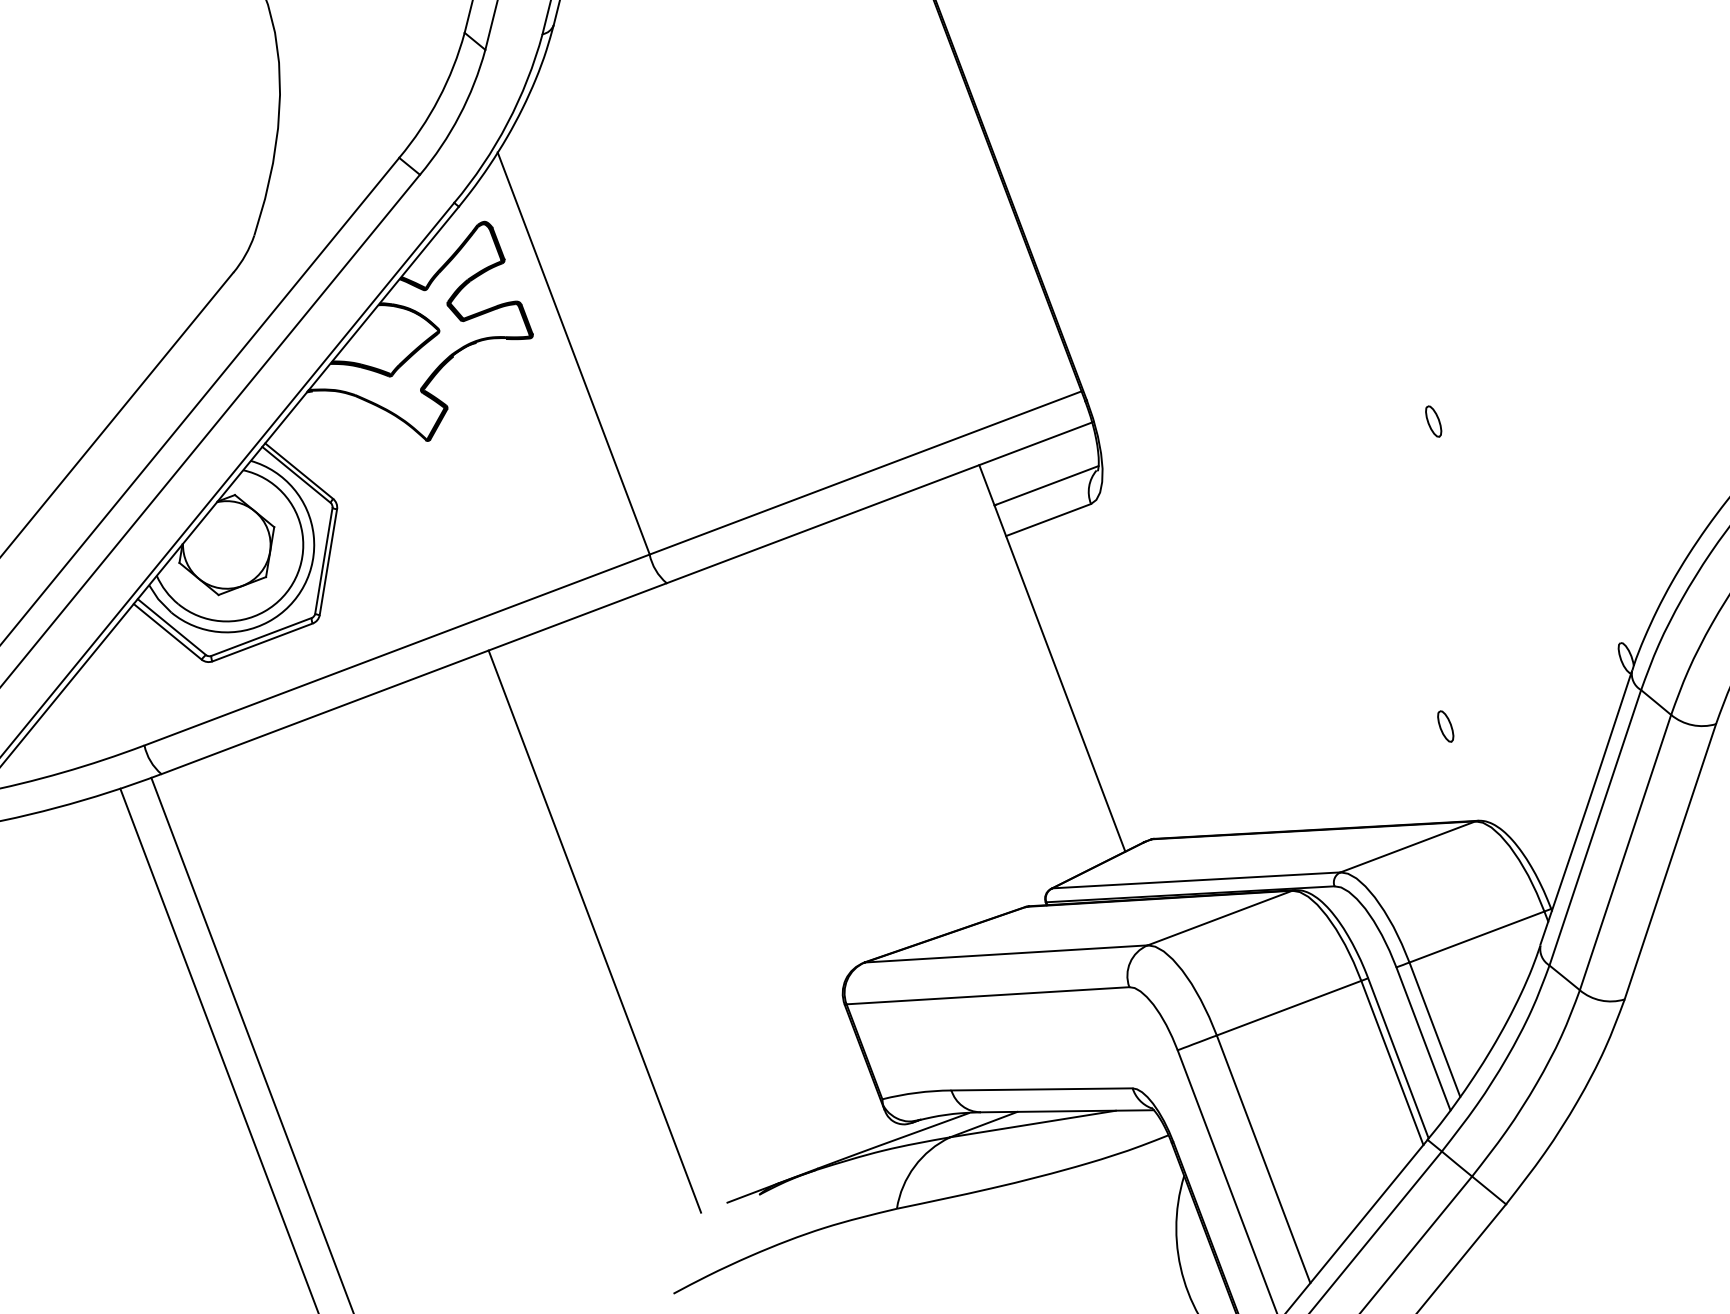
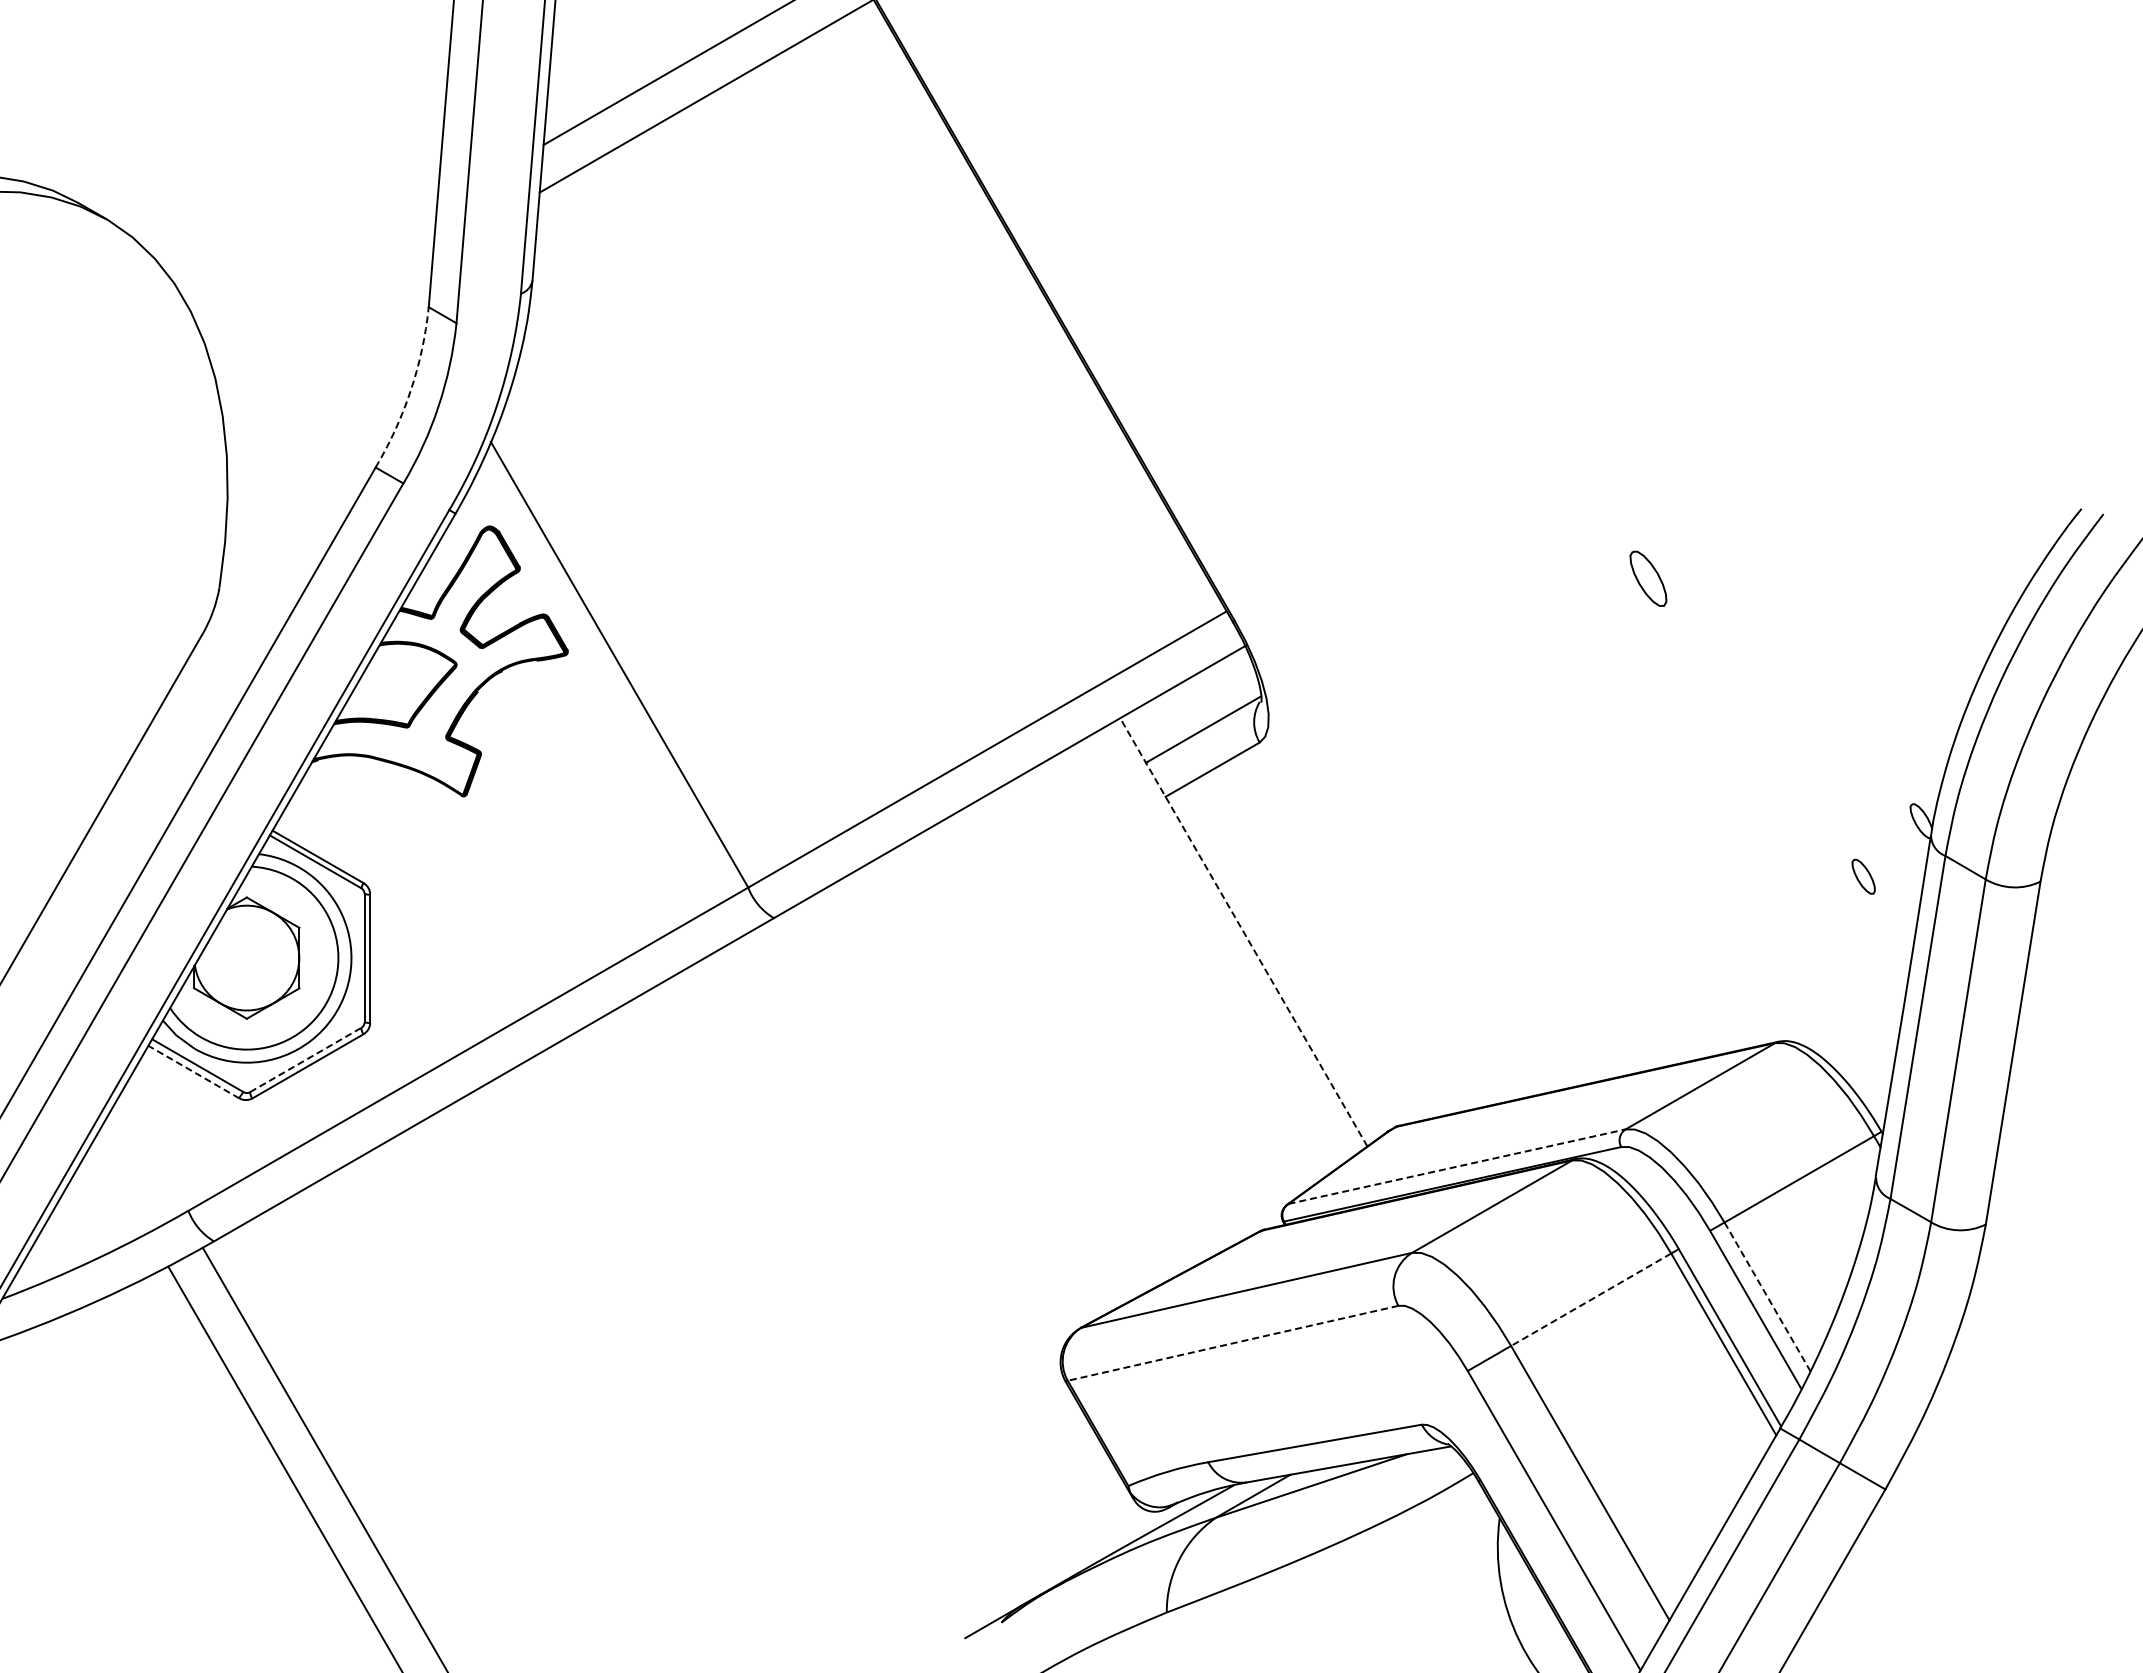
arc: (438, 99) -> (410, 390), solid -> dashed
part: (1433, 421) -> (1648, 578), size x1.6
line: (167, 632) -> (193, 1072), solid -> dashed
line: (262, 636) -> (306, 1059), solid -> dashed
line: (1052, 657) -> (1243, 931), solid -> dashed
part: (1445, 726) -> (1863, 876), moved
line: (1196, 880) -> (1457, 1166), solid -> dashed
line: (594, 931) -> (756, 1343), removed
line: (988, 995) -> (1233, 1343), solid -> dashed
line: (1288, 1008) -> (1590, 1300), solid -> dashed
line: (1434, 1029) -> (1767, 1296), solid -> dashed

